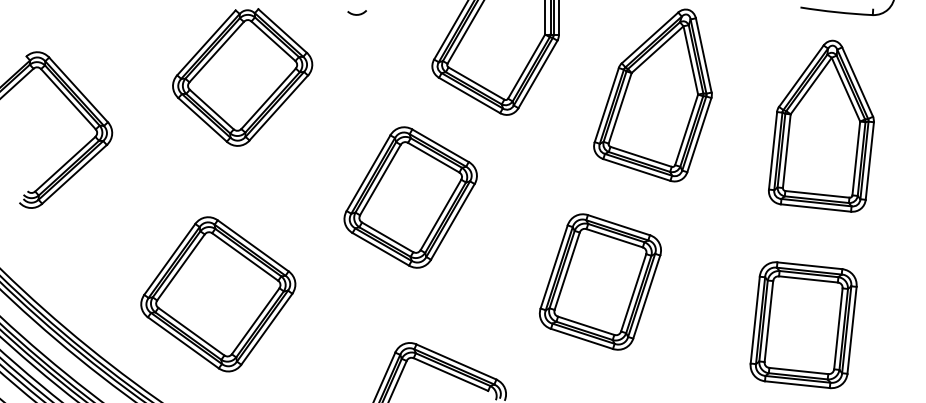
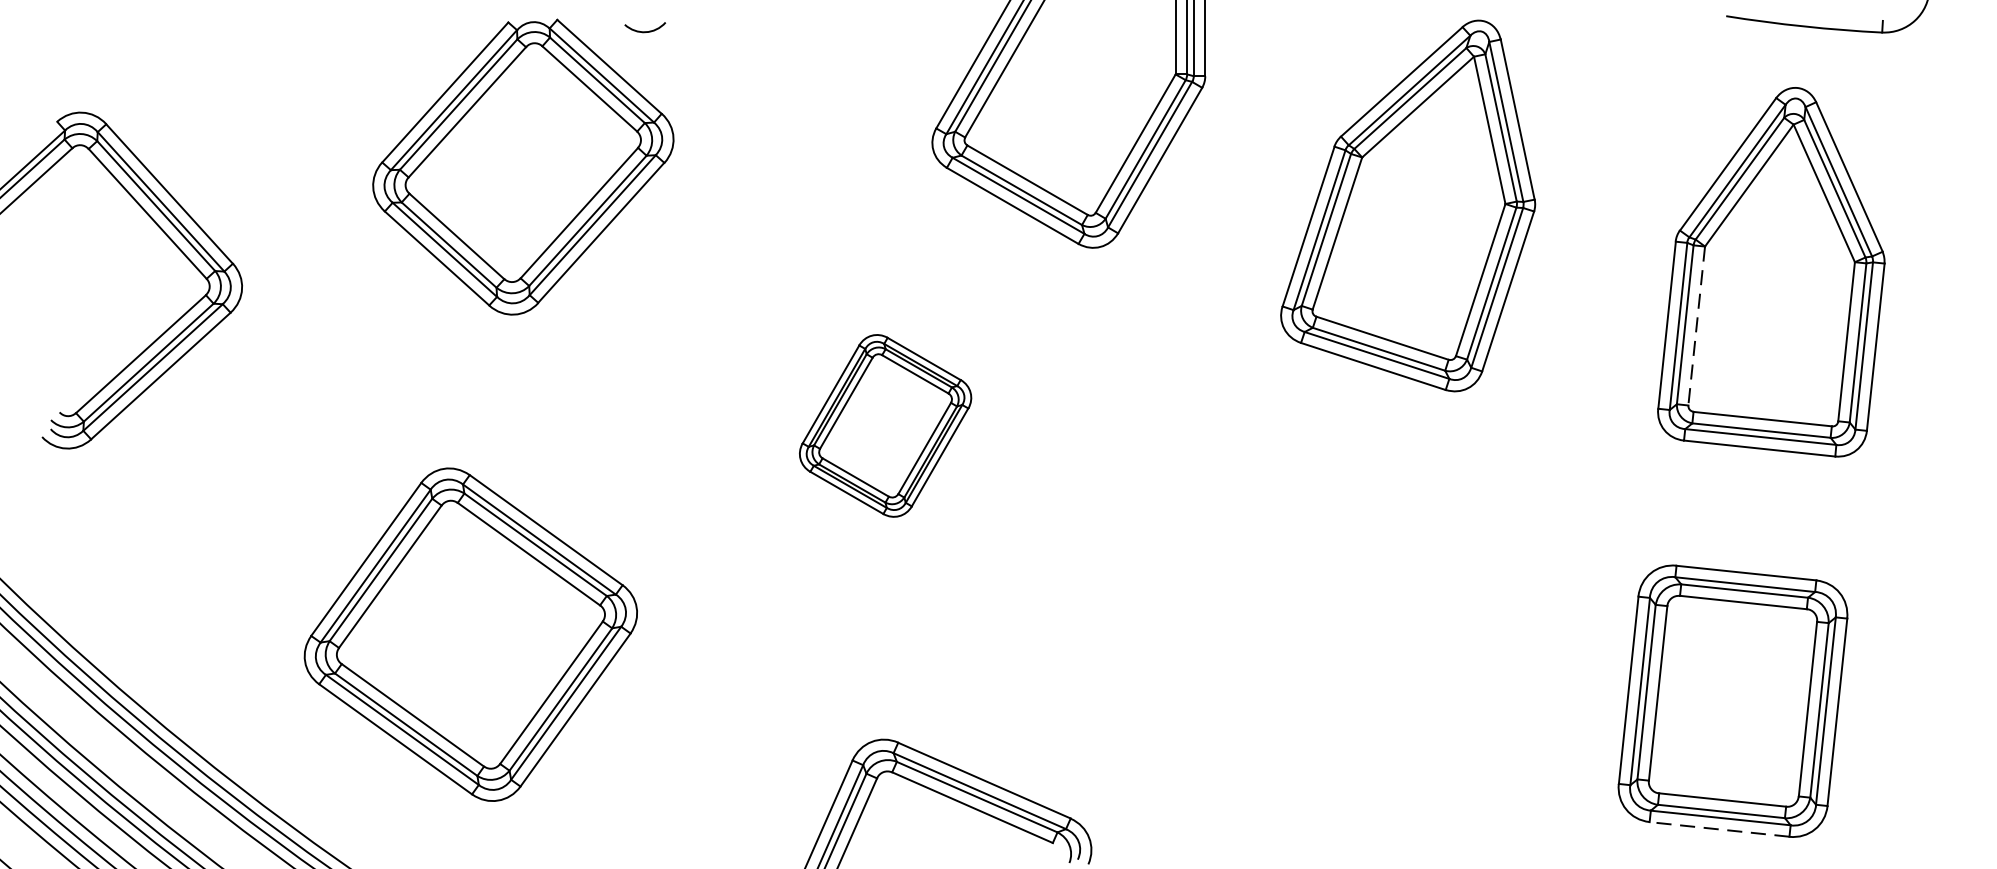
curve: (356, 14) -> (643, 31), moved
line: (786, 151) -> (1696, 326), solid -> dashed
part: (410, 197) -> (885, 425), size x0.6
part: (599, 281) -> (1292, 607), removed
line: (797, 384) -> (1719, 829), solid -> dashed

